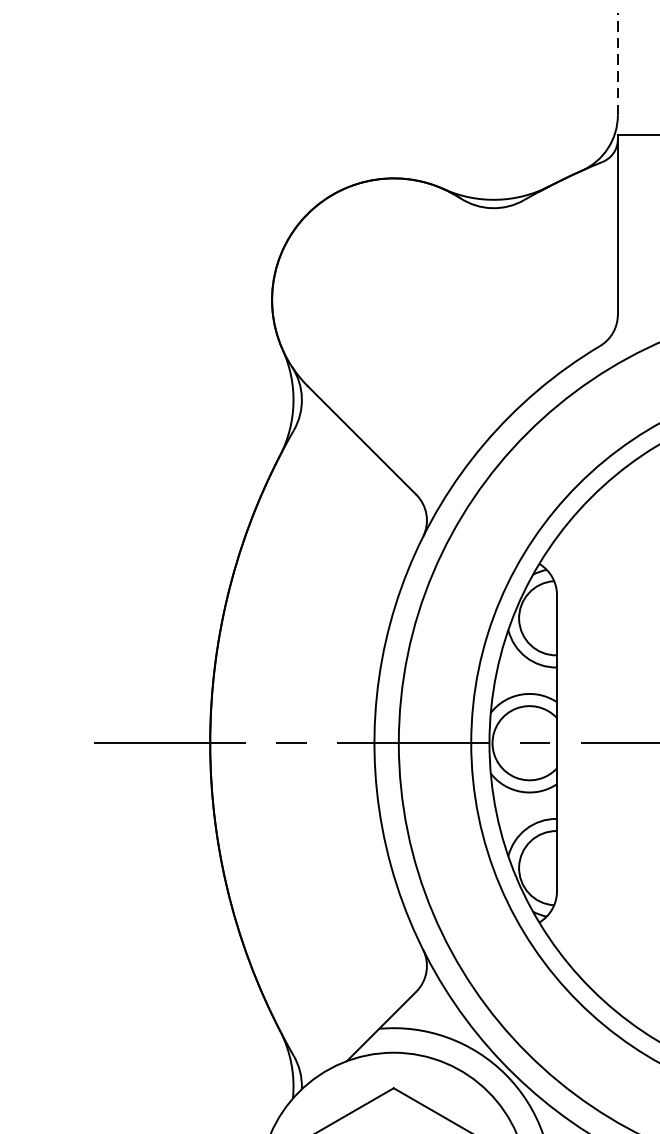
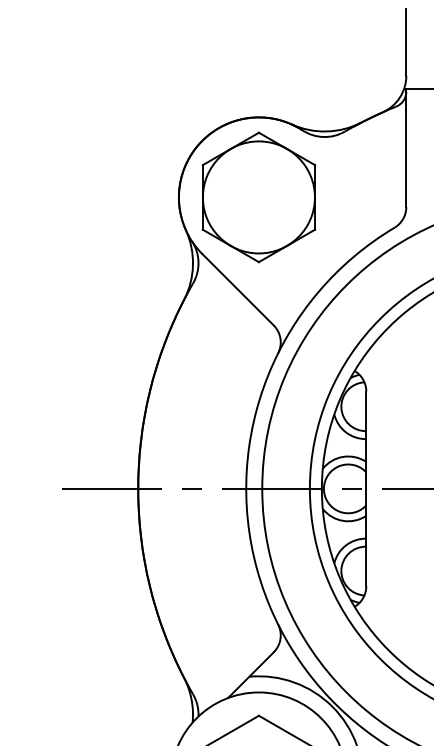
line: (618, 64) -> (406, 42), dashed -> solid
part: (393, 300) -> (258, 197), added

